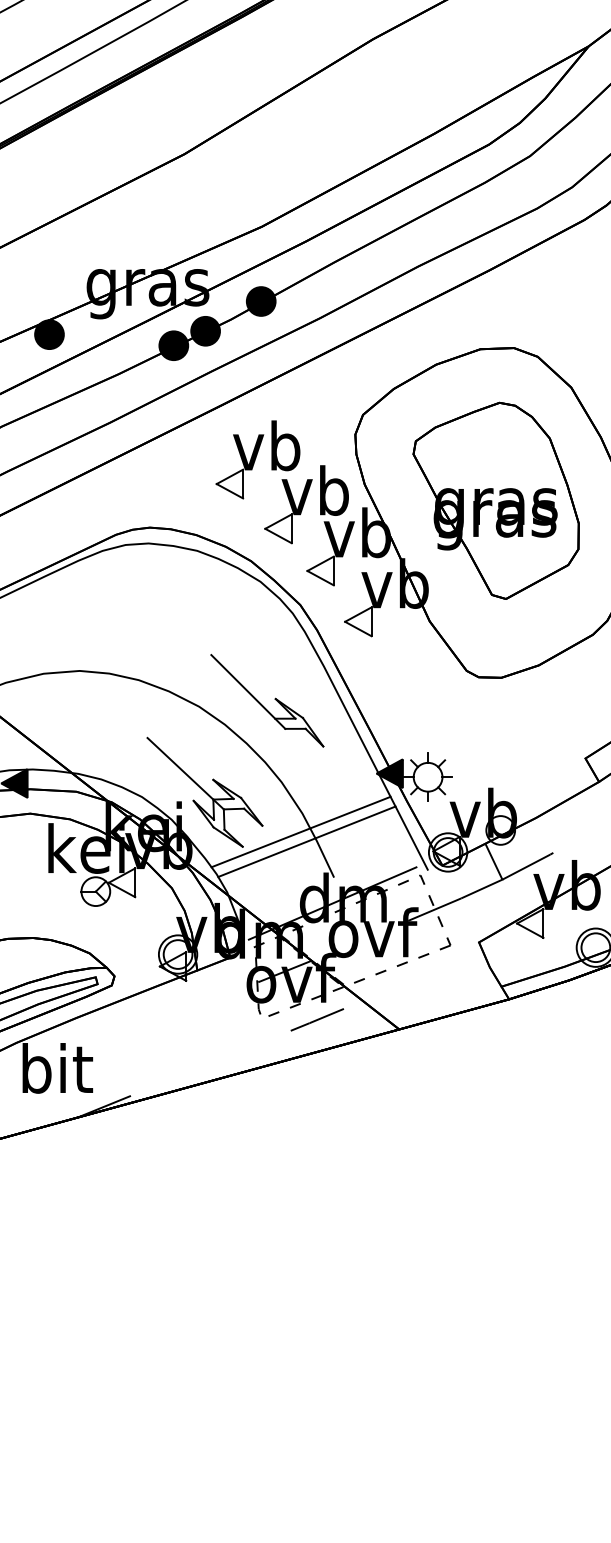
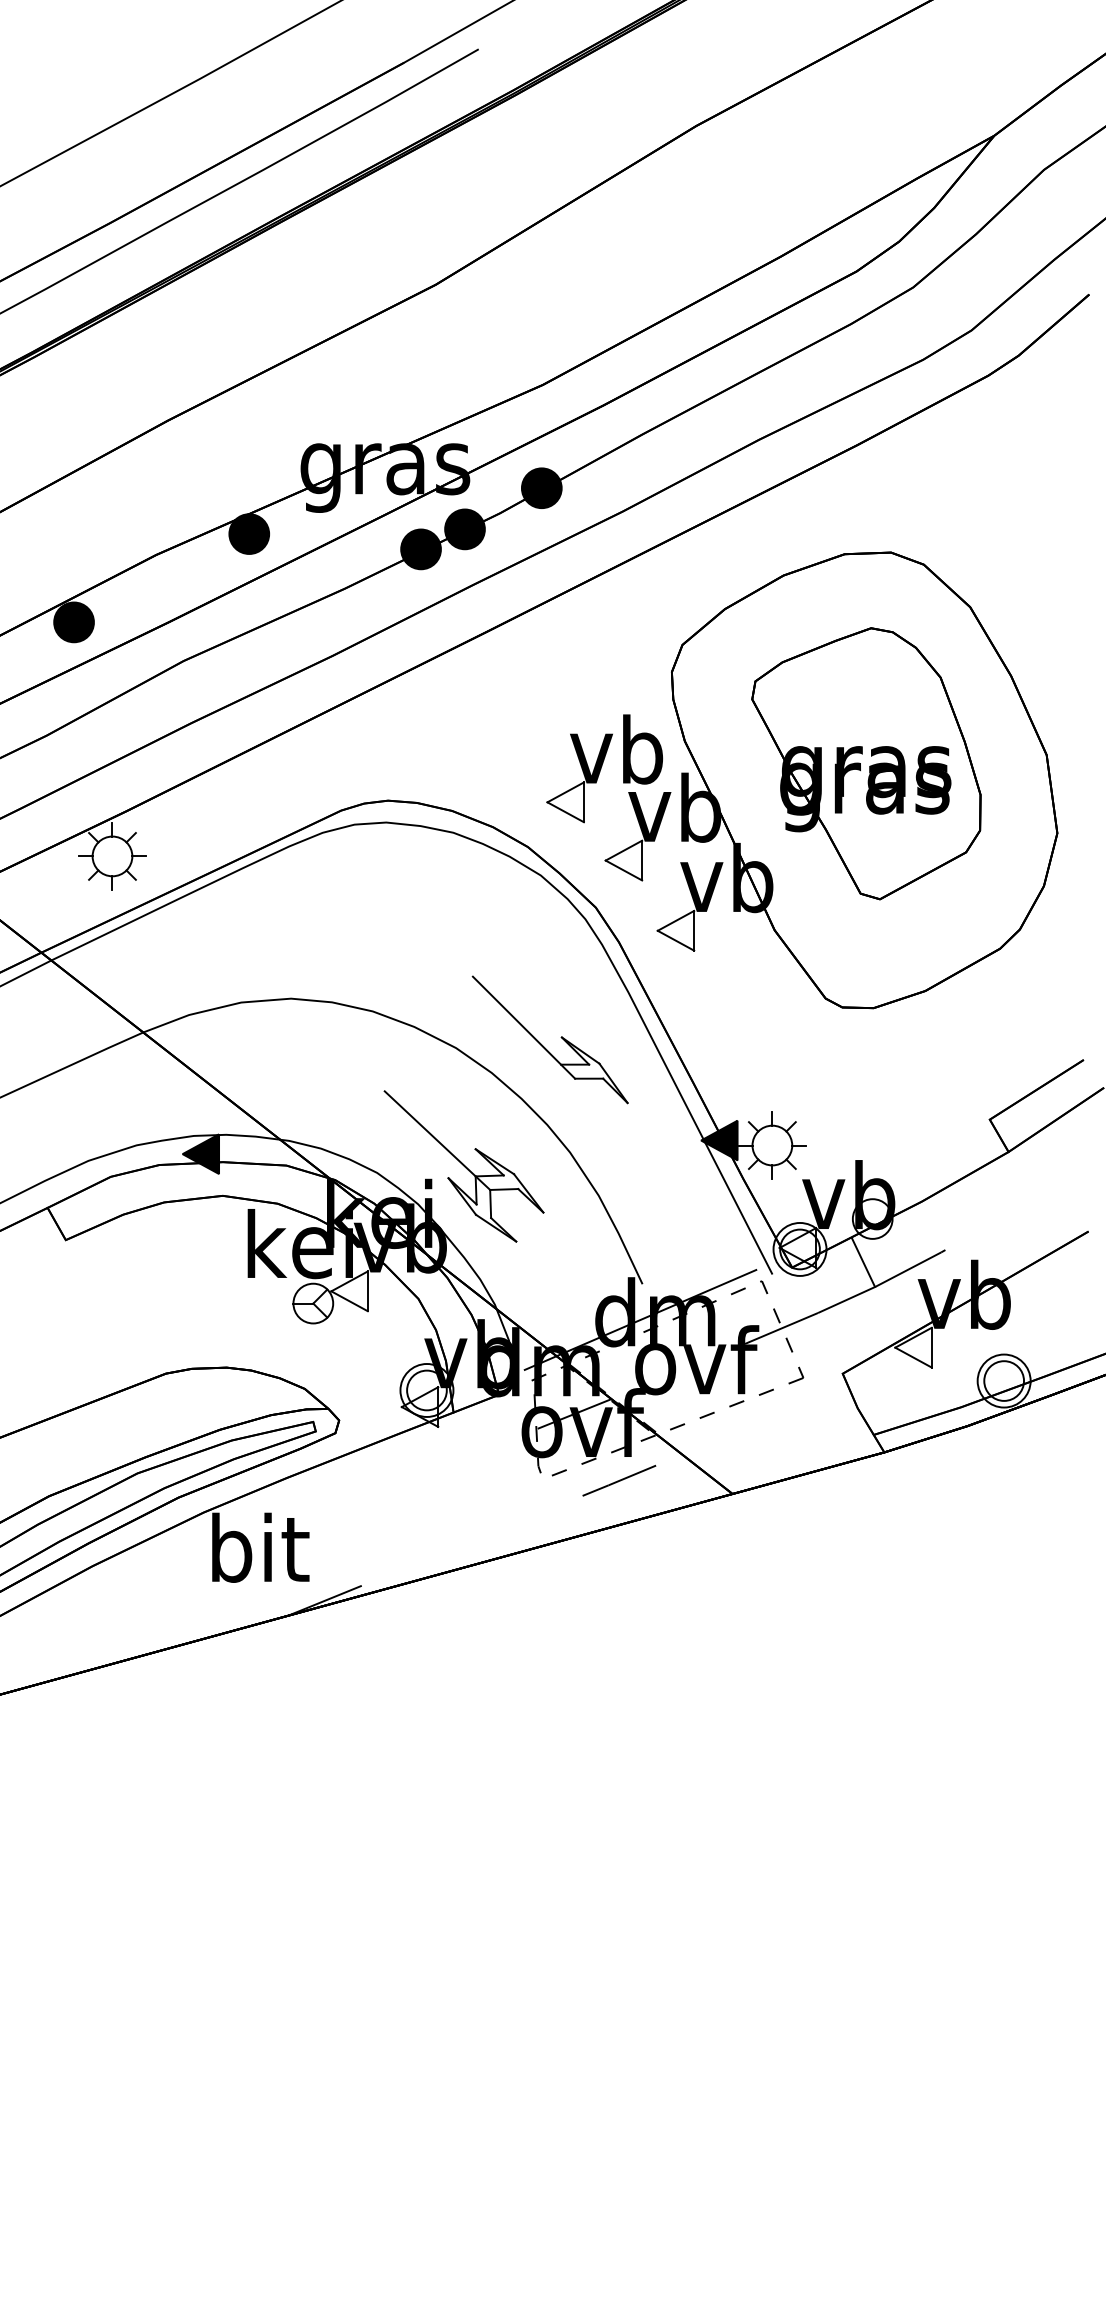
part: (258, 459) -> (537, 706), removed
line: (300, 831) -> (596, 1220), removed
line: (306, 841) -> (604, 1234), removed

